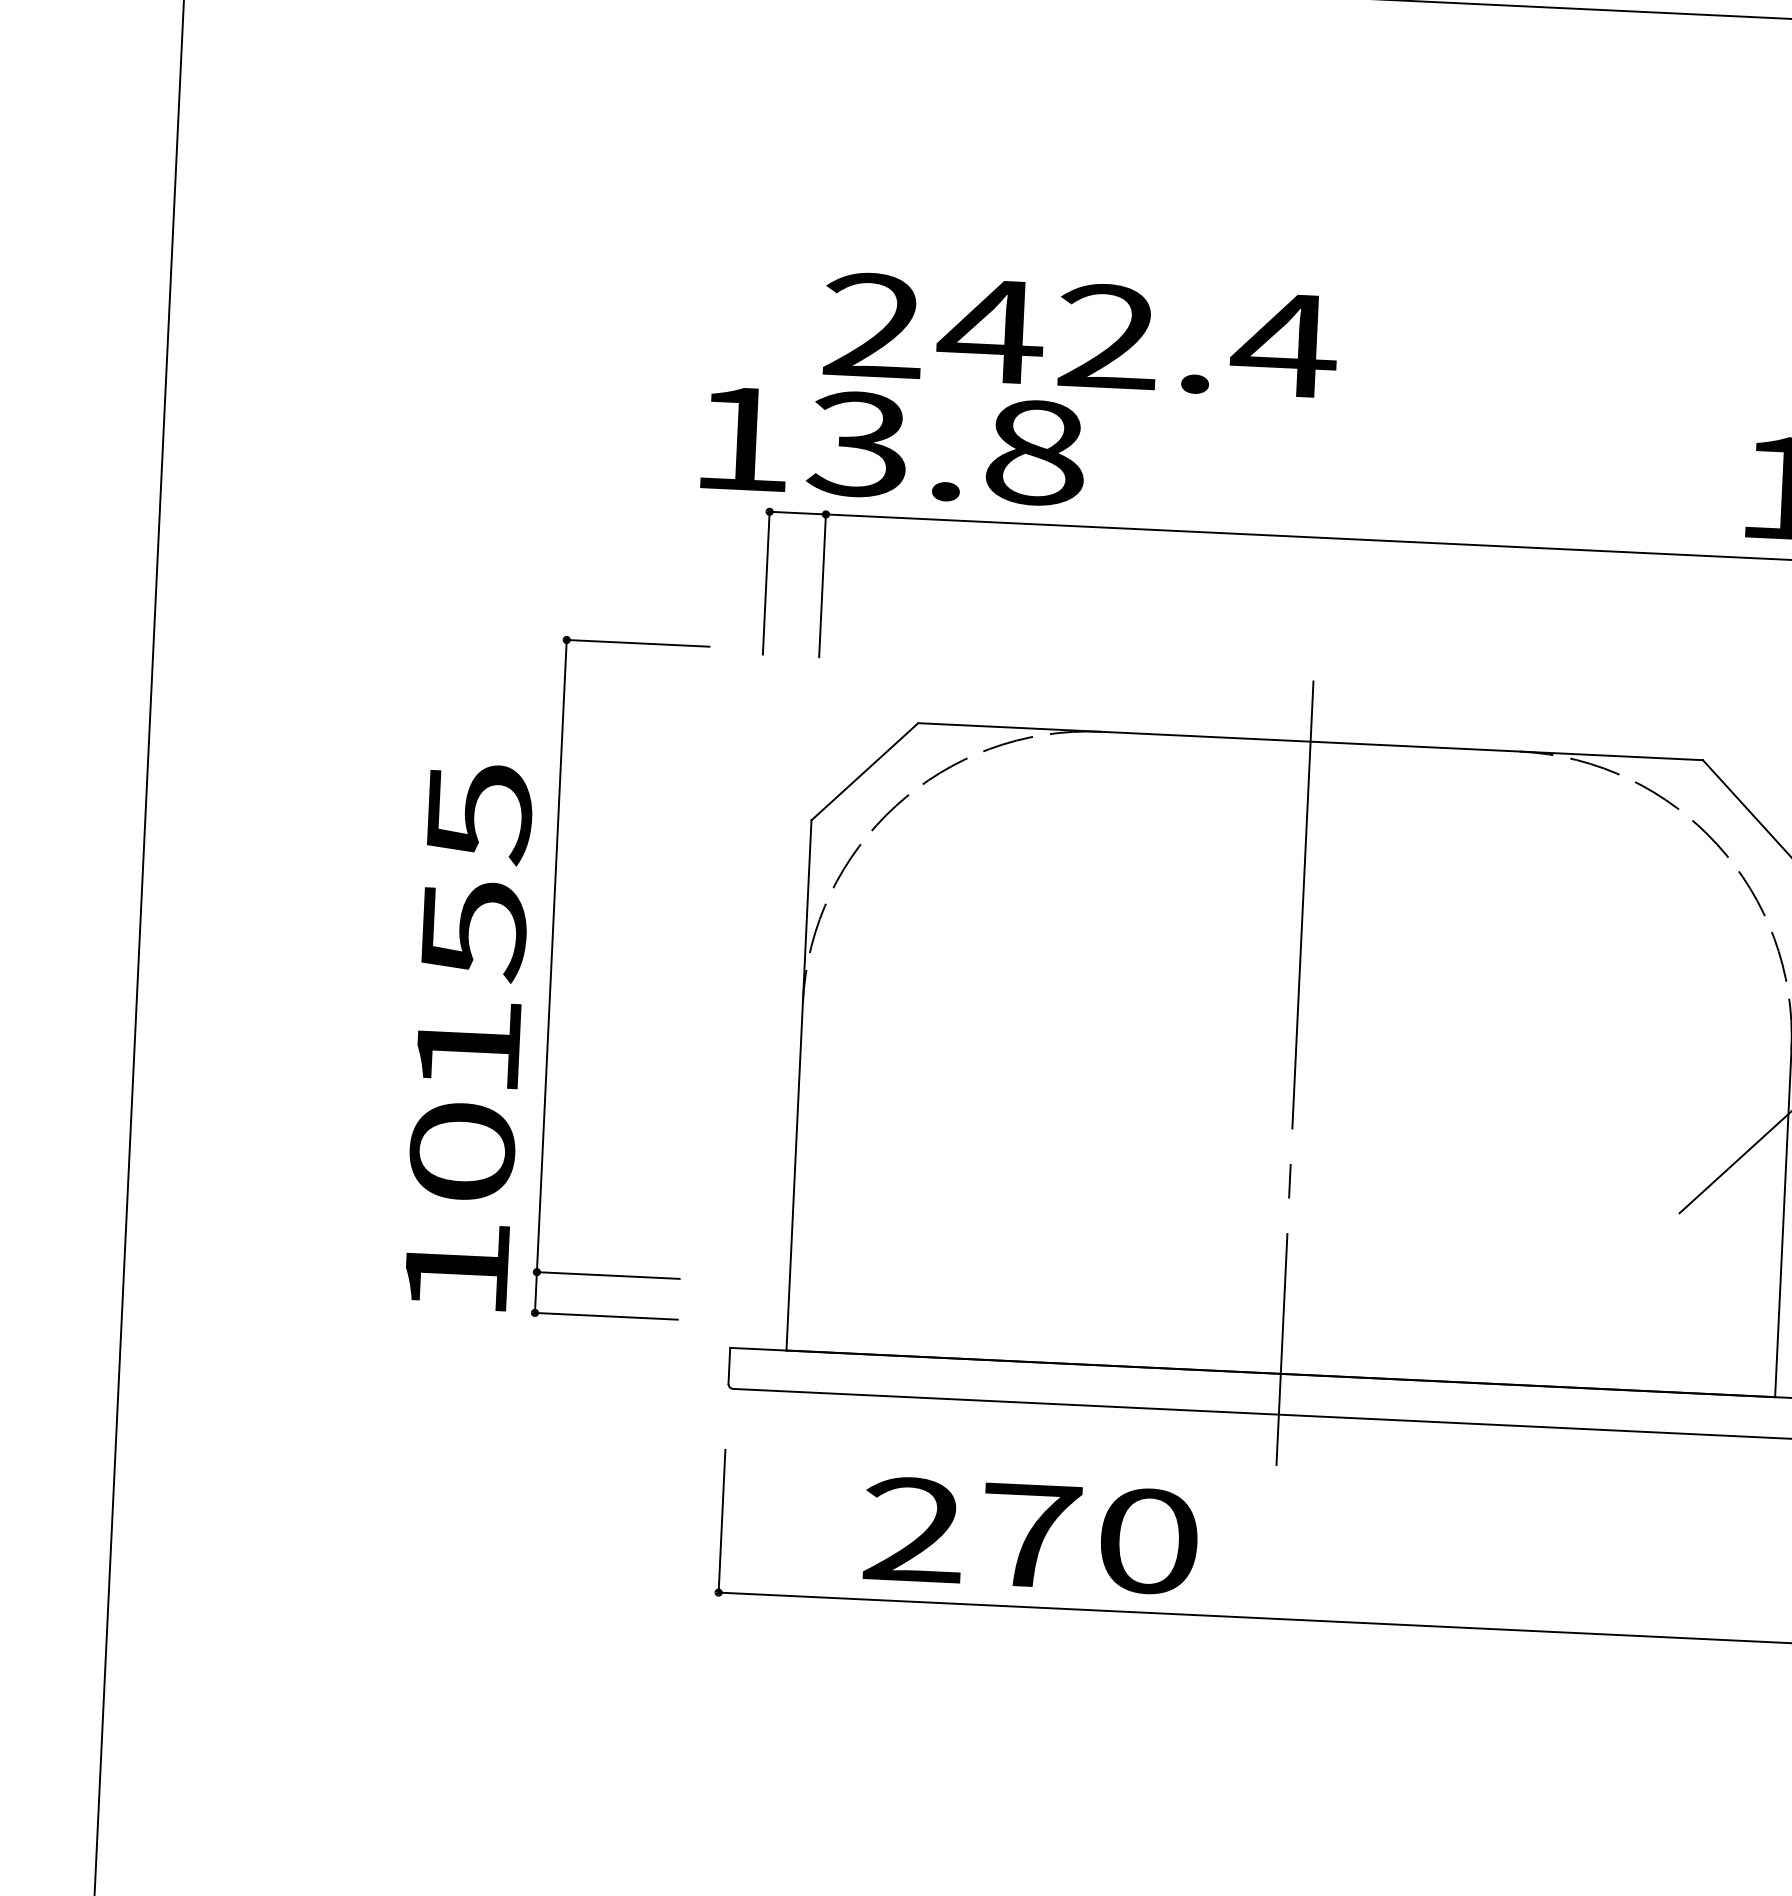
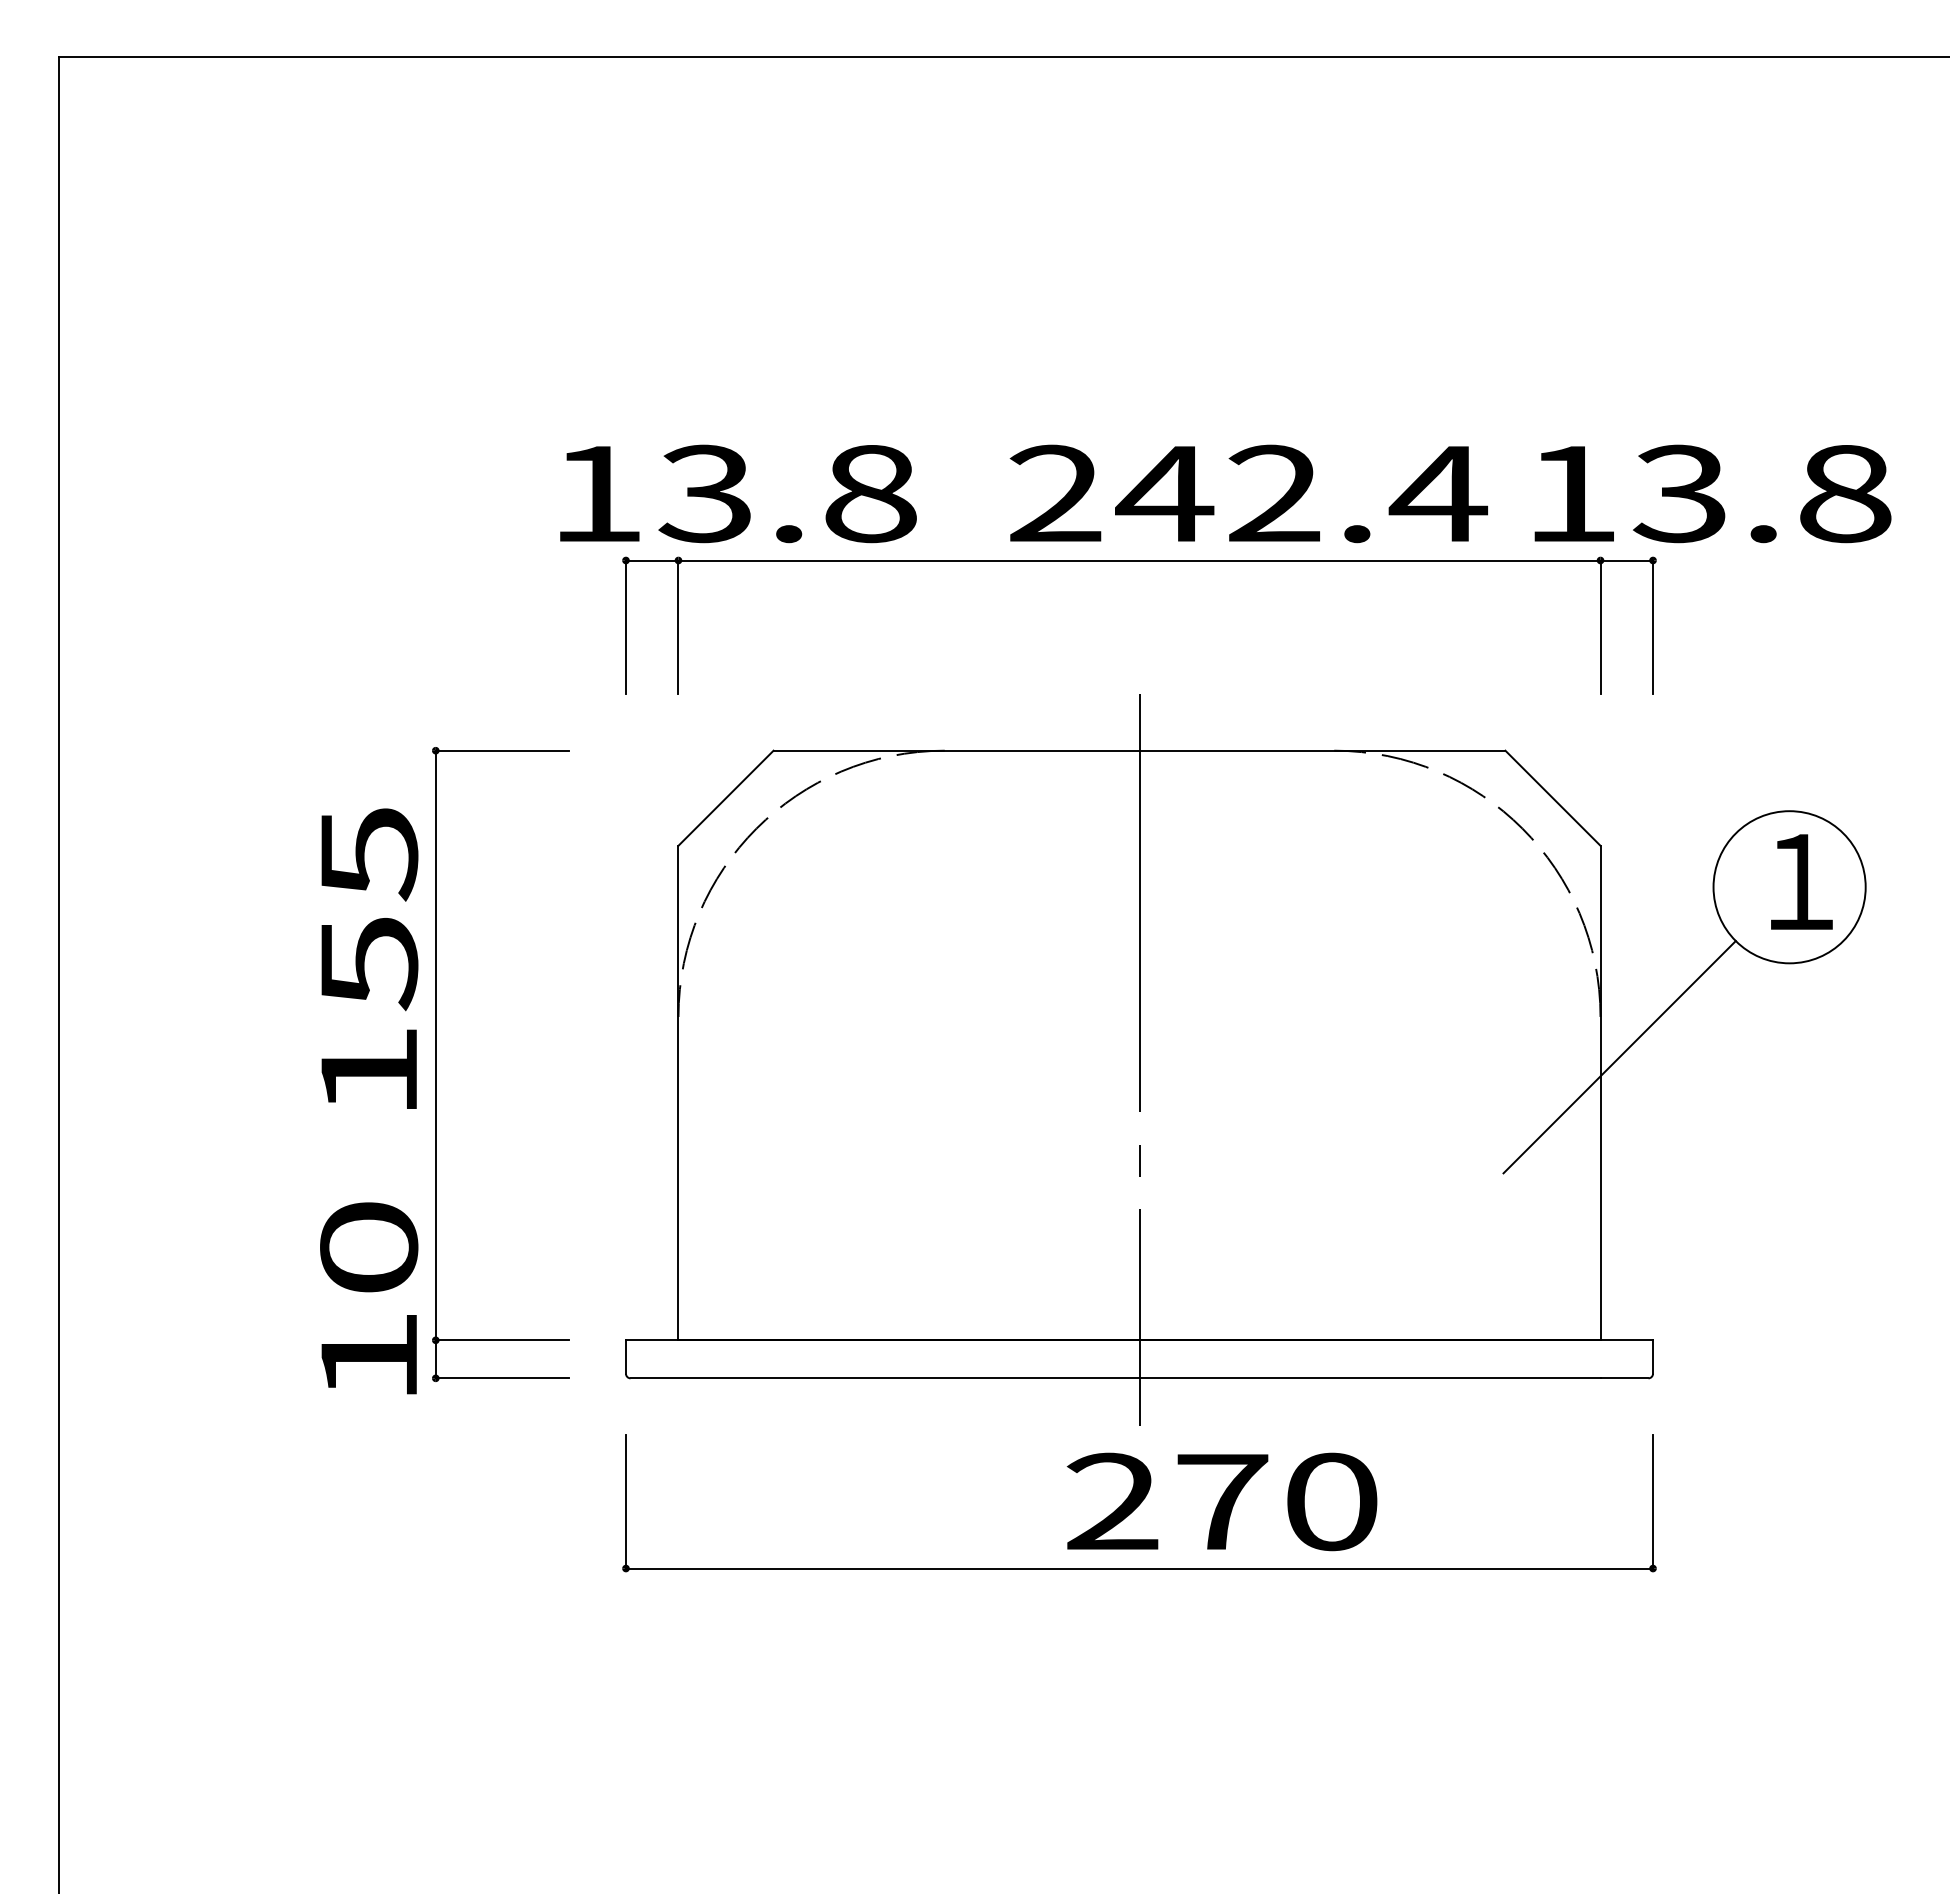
text: (1080, 335) -> (1248, 493), moved
part: (551, 976) -> (436, 1064), moved
text: (460, 1206) -> (369, 1298), moved
text: (1030, 1535) -> (1221, 1501), moved

